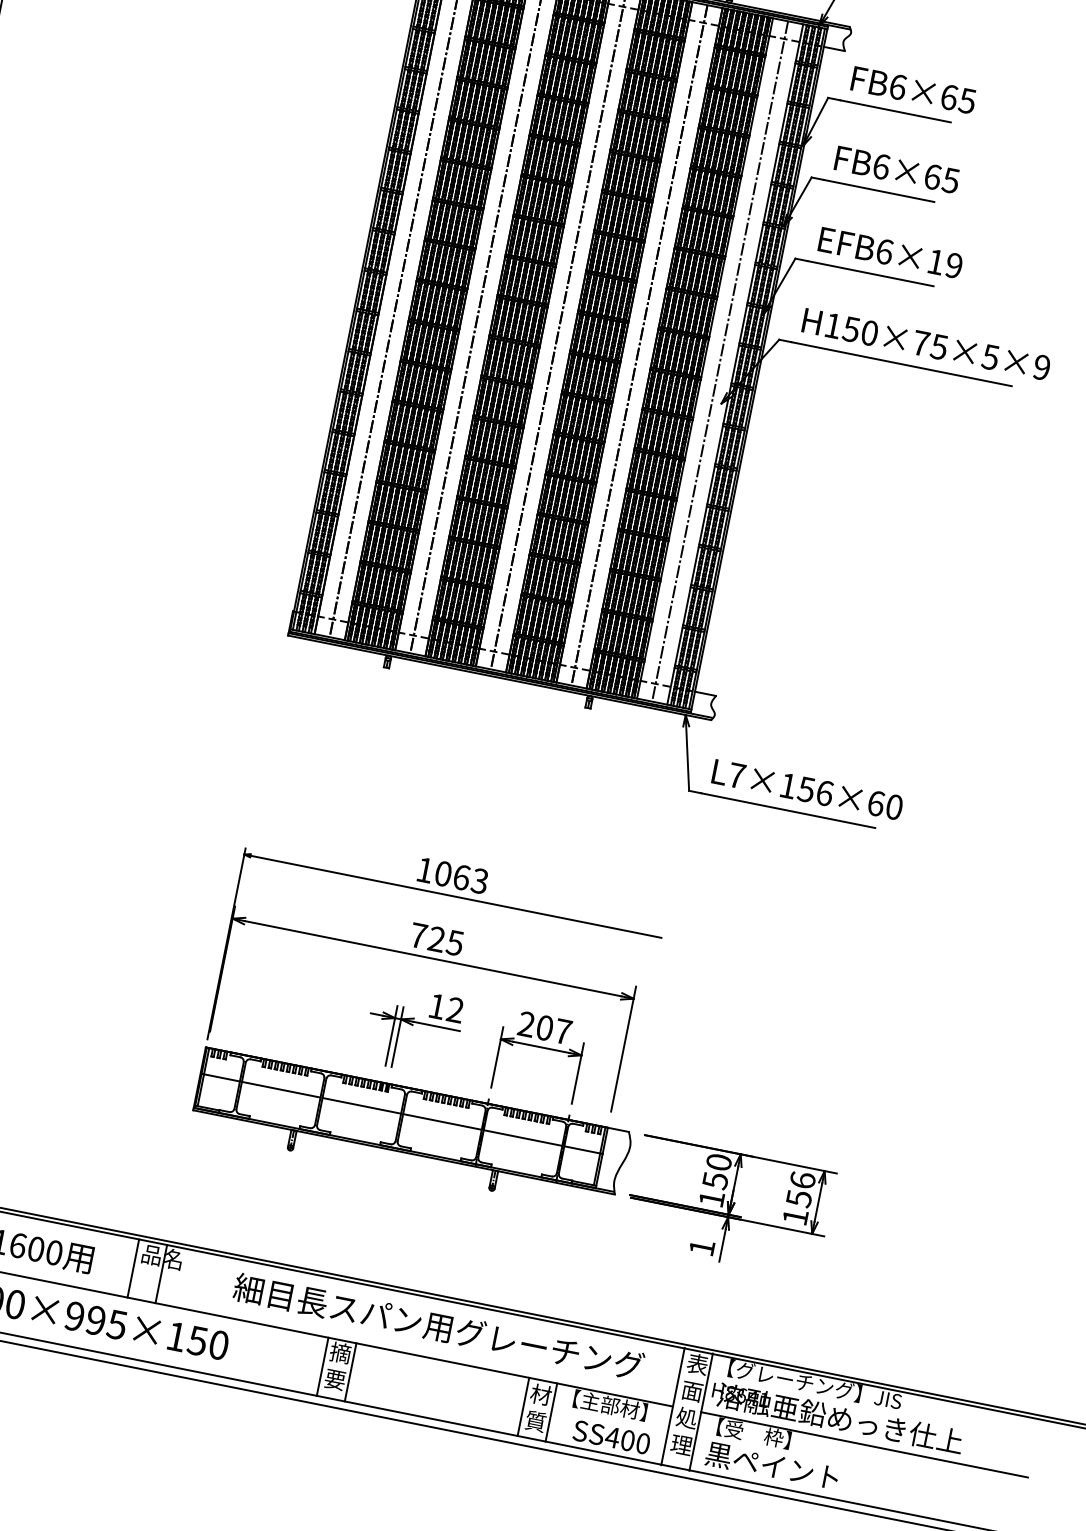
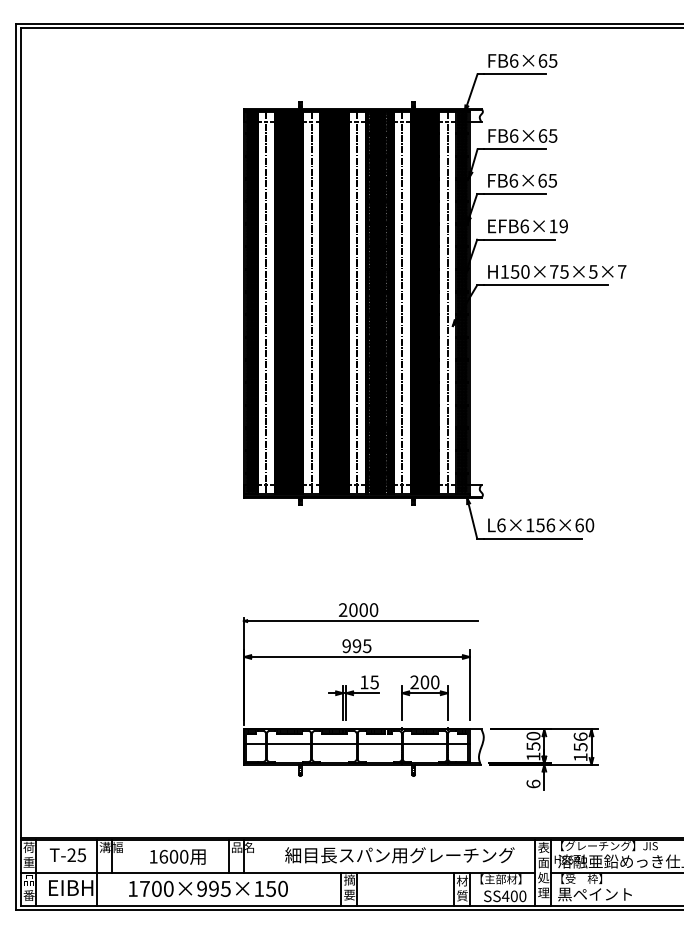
text: (1042, 366) -> (622, 271), H150×75×5×9 -> H150×75×5×7
text: (737, 776) -> (501, 525), L7×156×60 -> L6×156×60
text: (452, 874) -> (358, 609), 1063 -> 2000
text: (427, 938) -> (351, 646), 725 -> 995
text: (455, 1010) -> (374, 682), 12 -> 15
text: (563, 1031) -> (435, 682), 207 -> 200
text: (702, 1246) -> (533, 783), 1 -> 6

